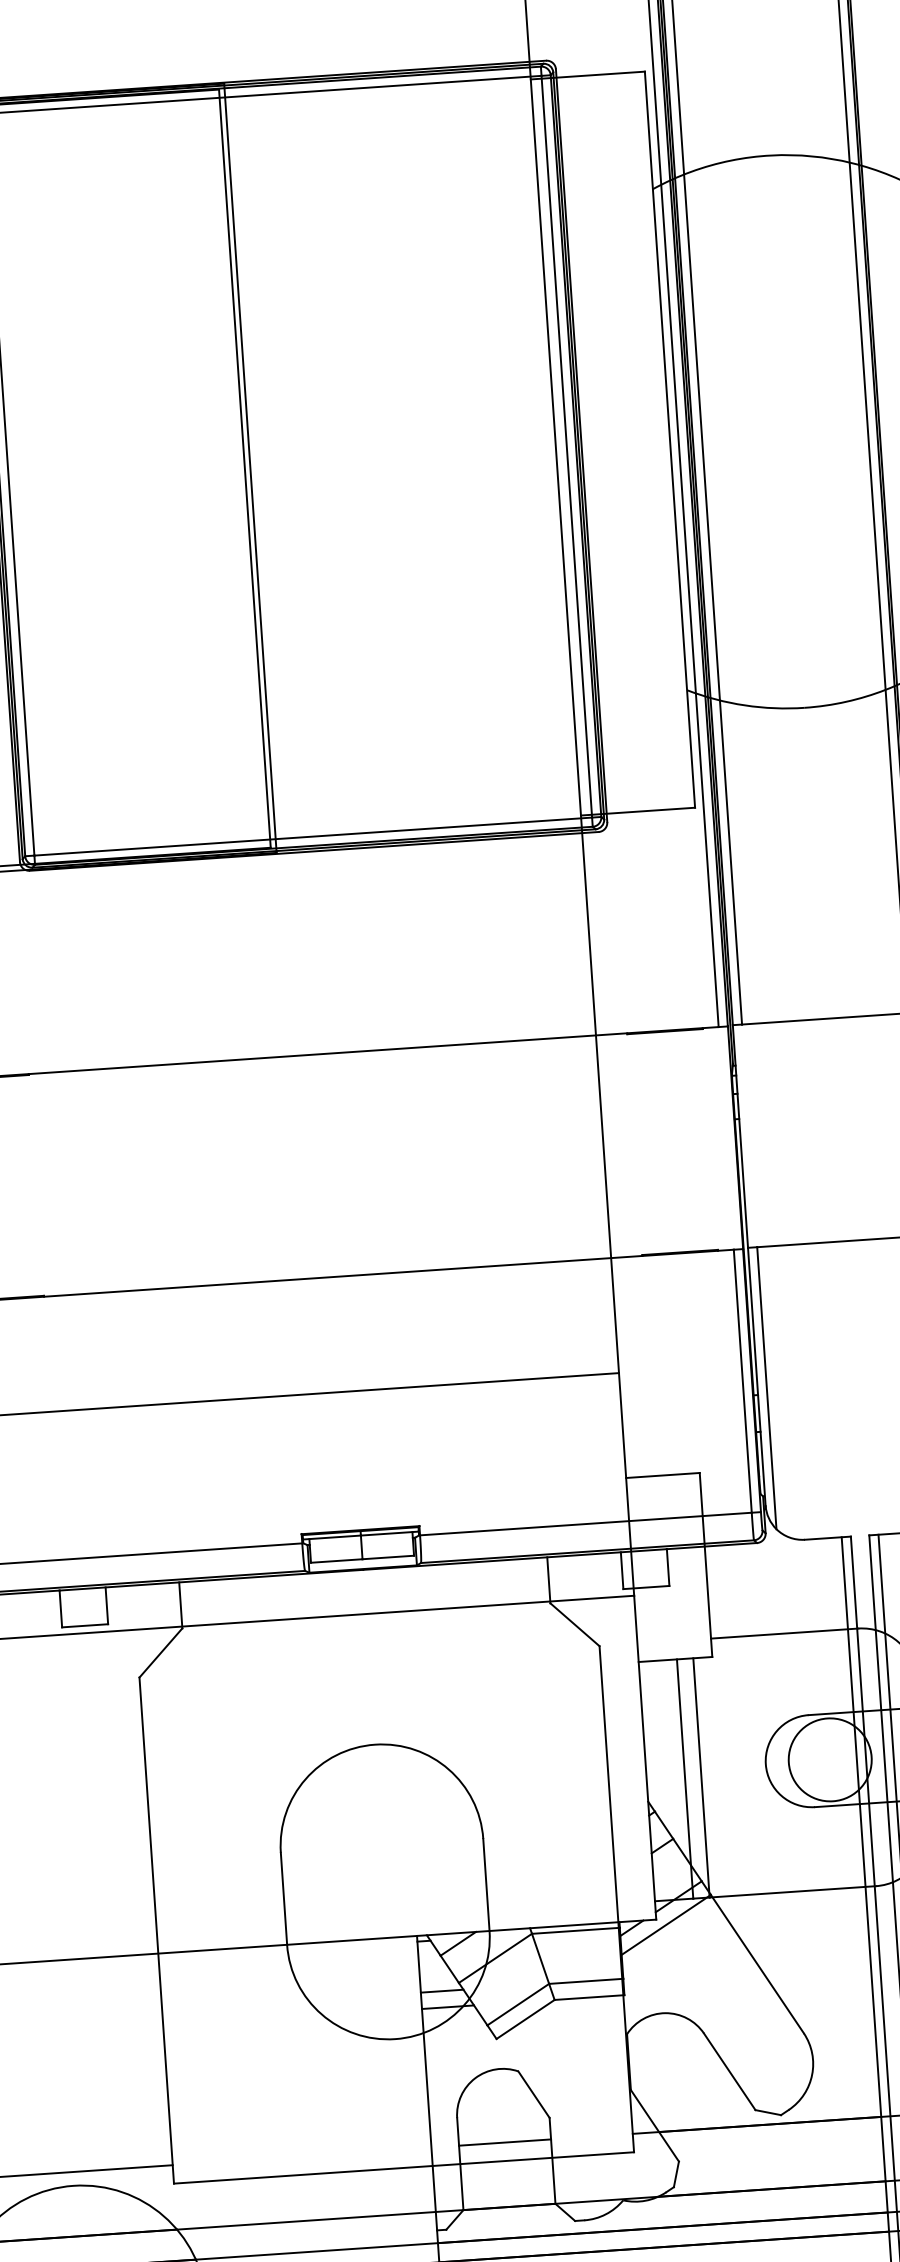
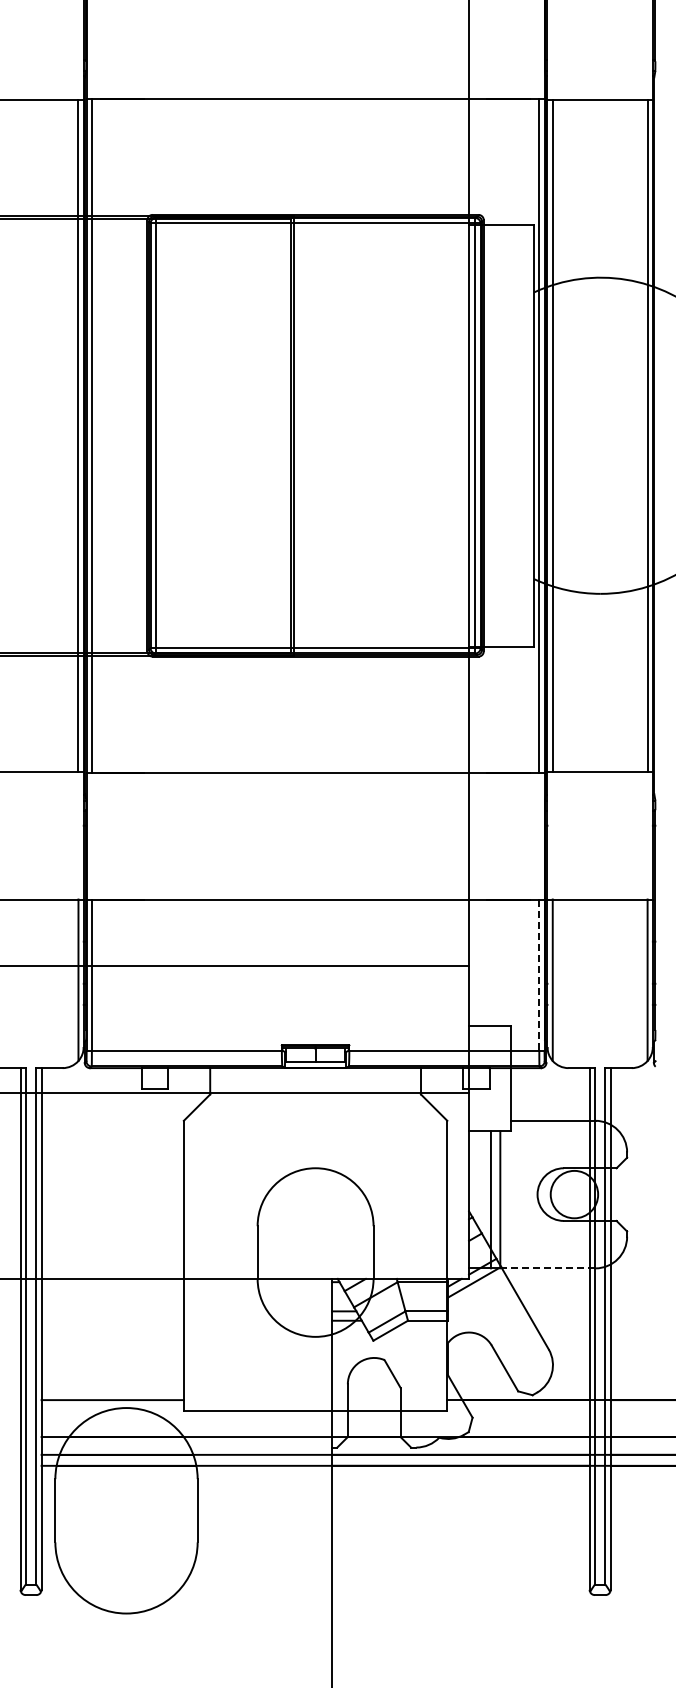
line: (743, 1381) -> (539, 975), solid -> dashed
line: (791, 1892) -> (547, 1268), solid -> dashed
line: (503, 2143) -> (373, 1400), removed

